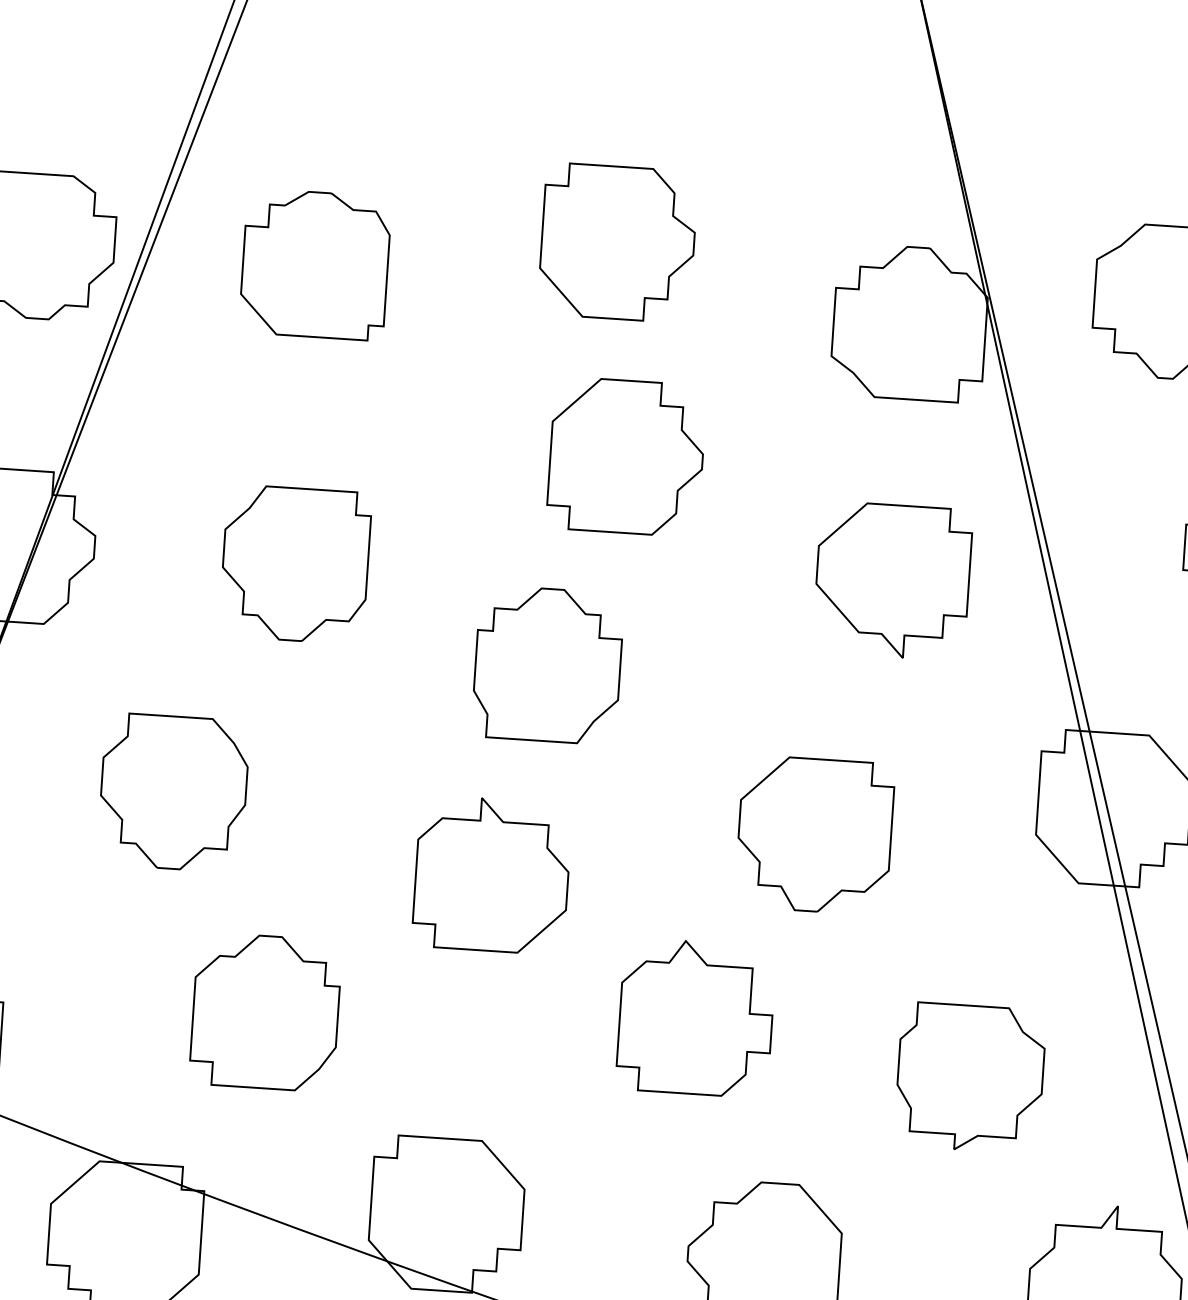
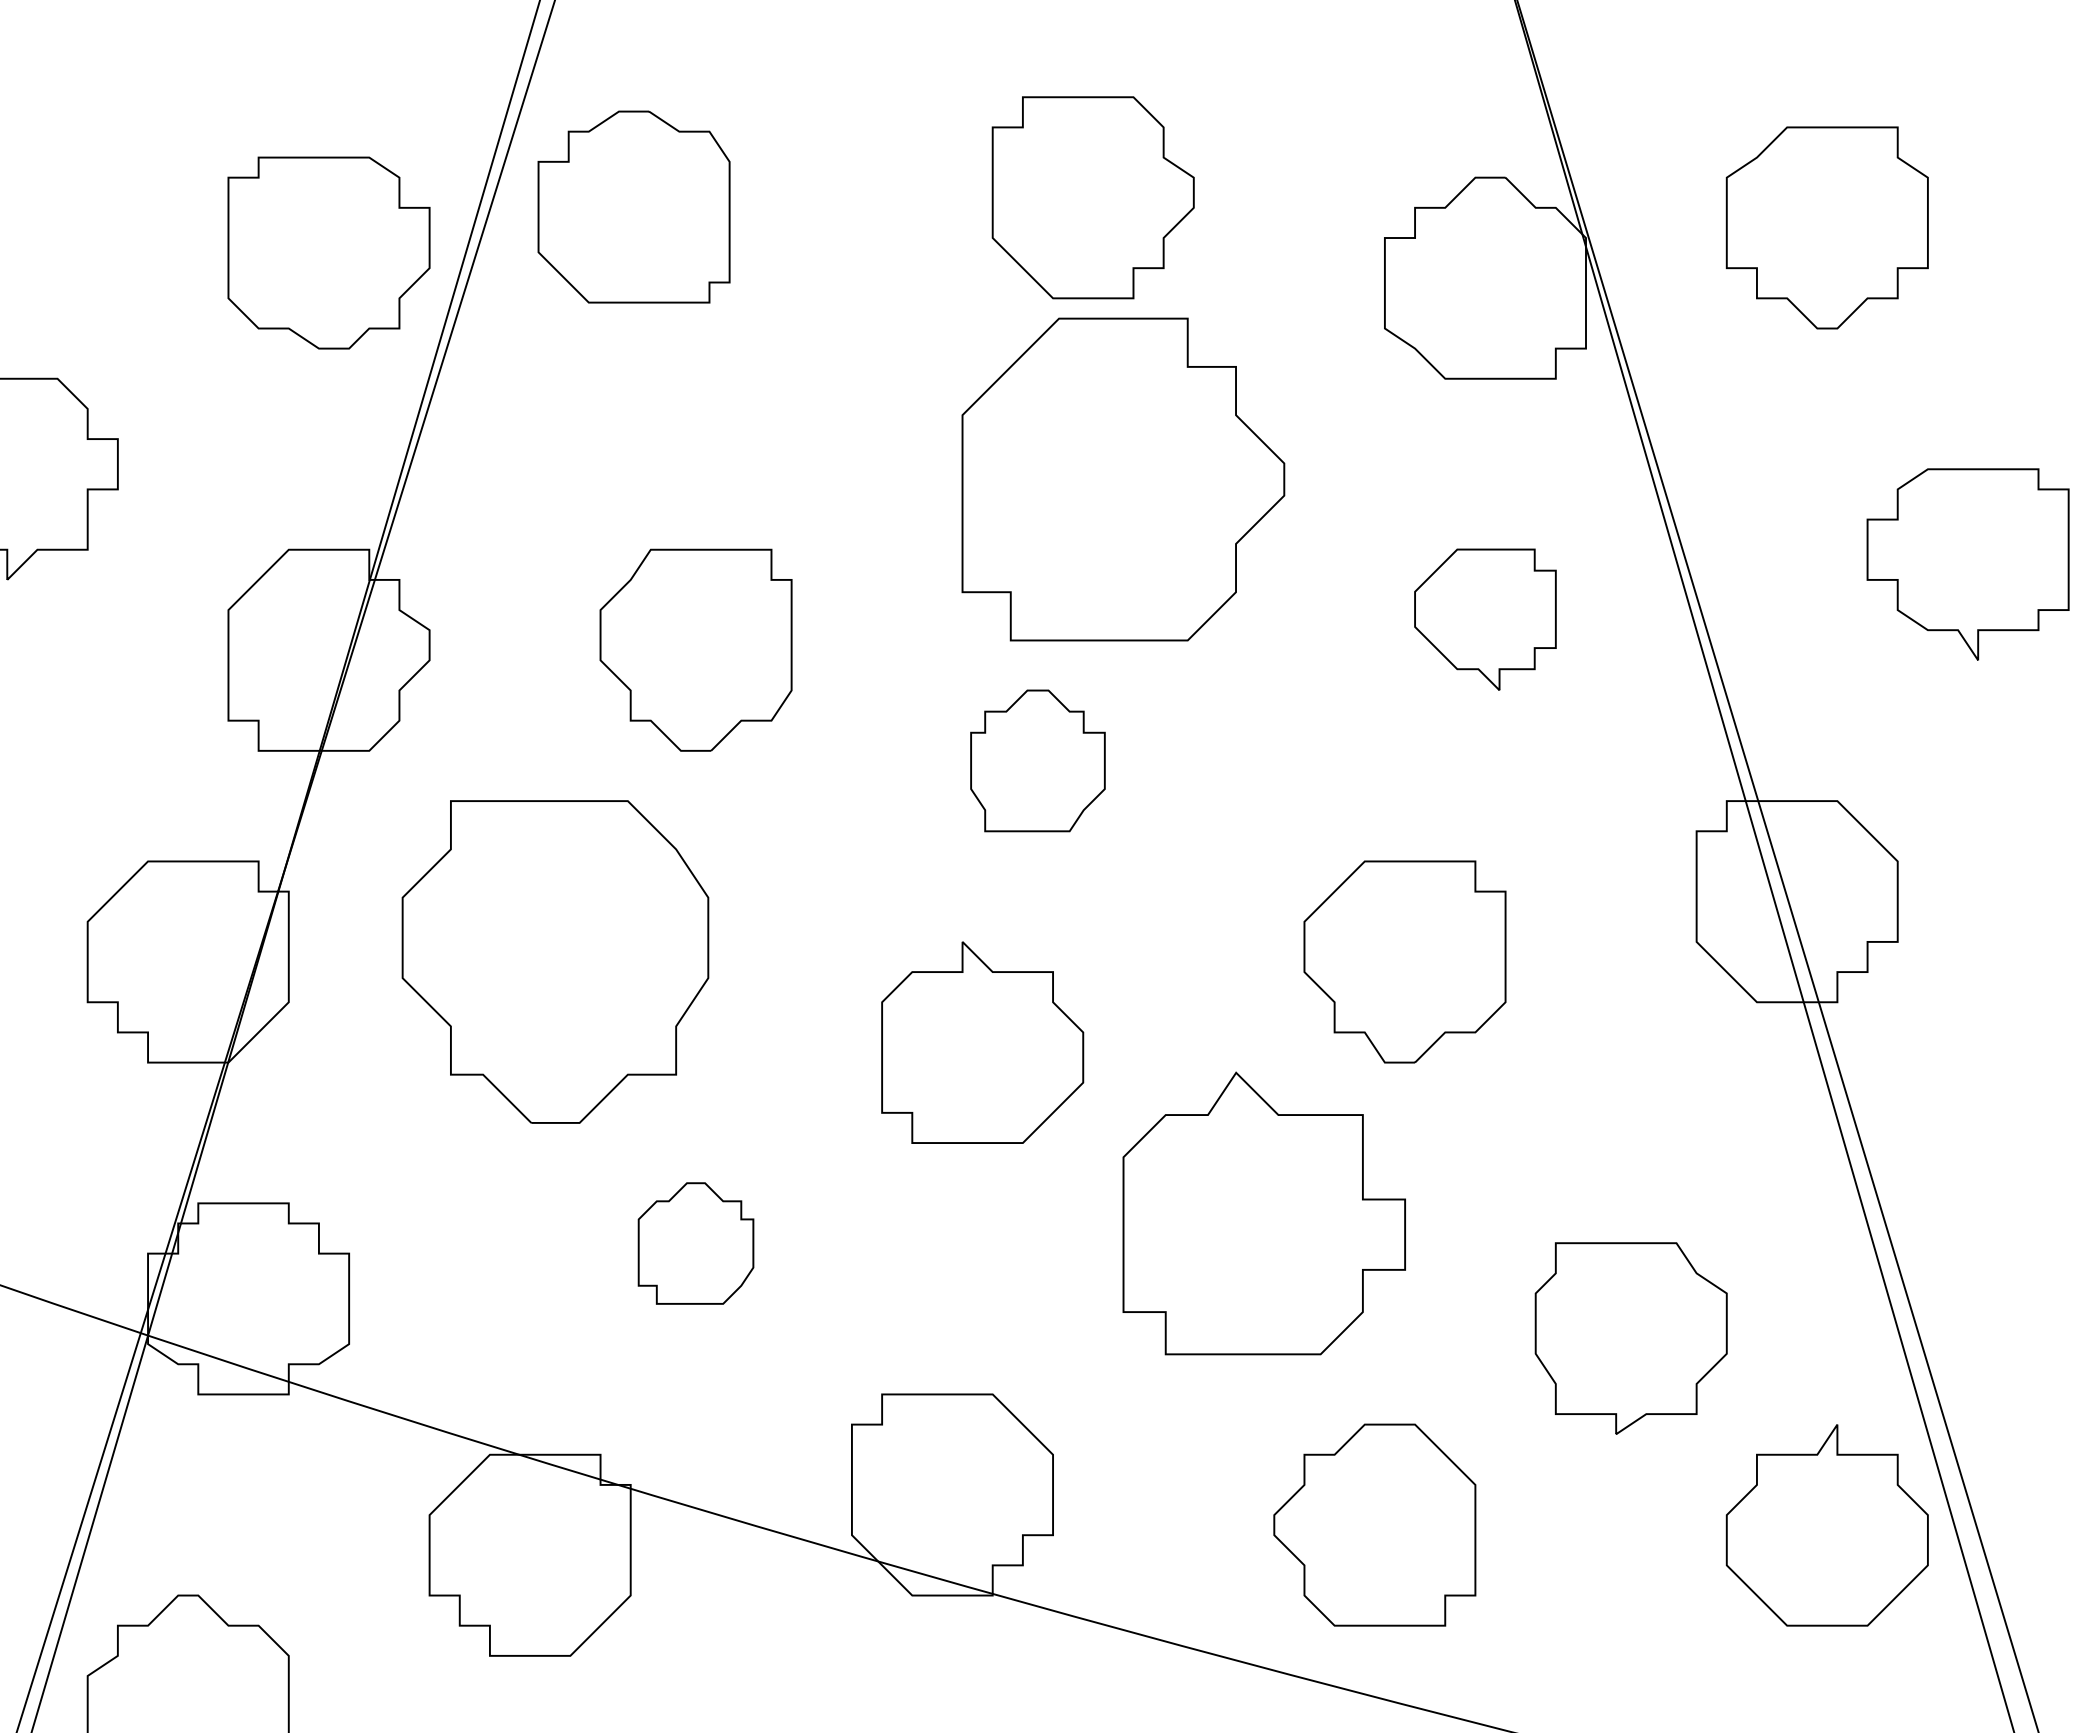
part: (314, 264) -> (633, 206), moved
part: (626, 456) -> (1123, 478), size x1.6
part: (892, 580) -> (1485, 619), size x0.7
part: (547, 664) -> (1037, 760), size x0.7
part: (173, 792) -> (554, 961), size x1.6
part: (265, 1012) -> (695, 1243), size x0.6
part: (695, 1017) -> (1263, 1212), size x1.4
part: (969, 1077) -> (1630, 1338), moved

